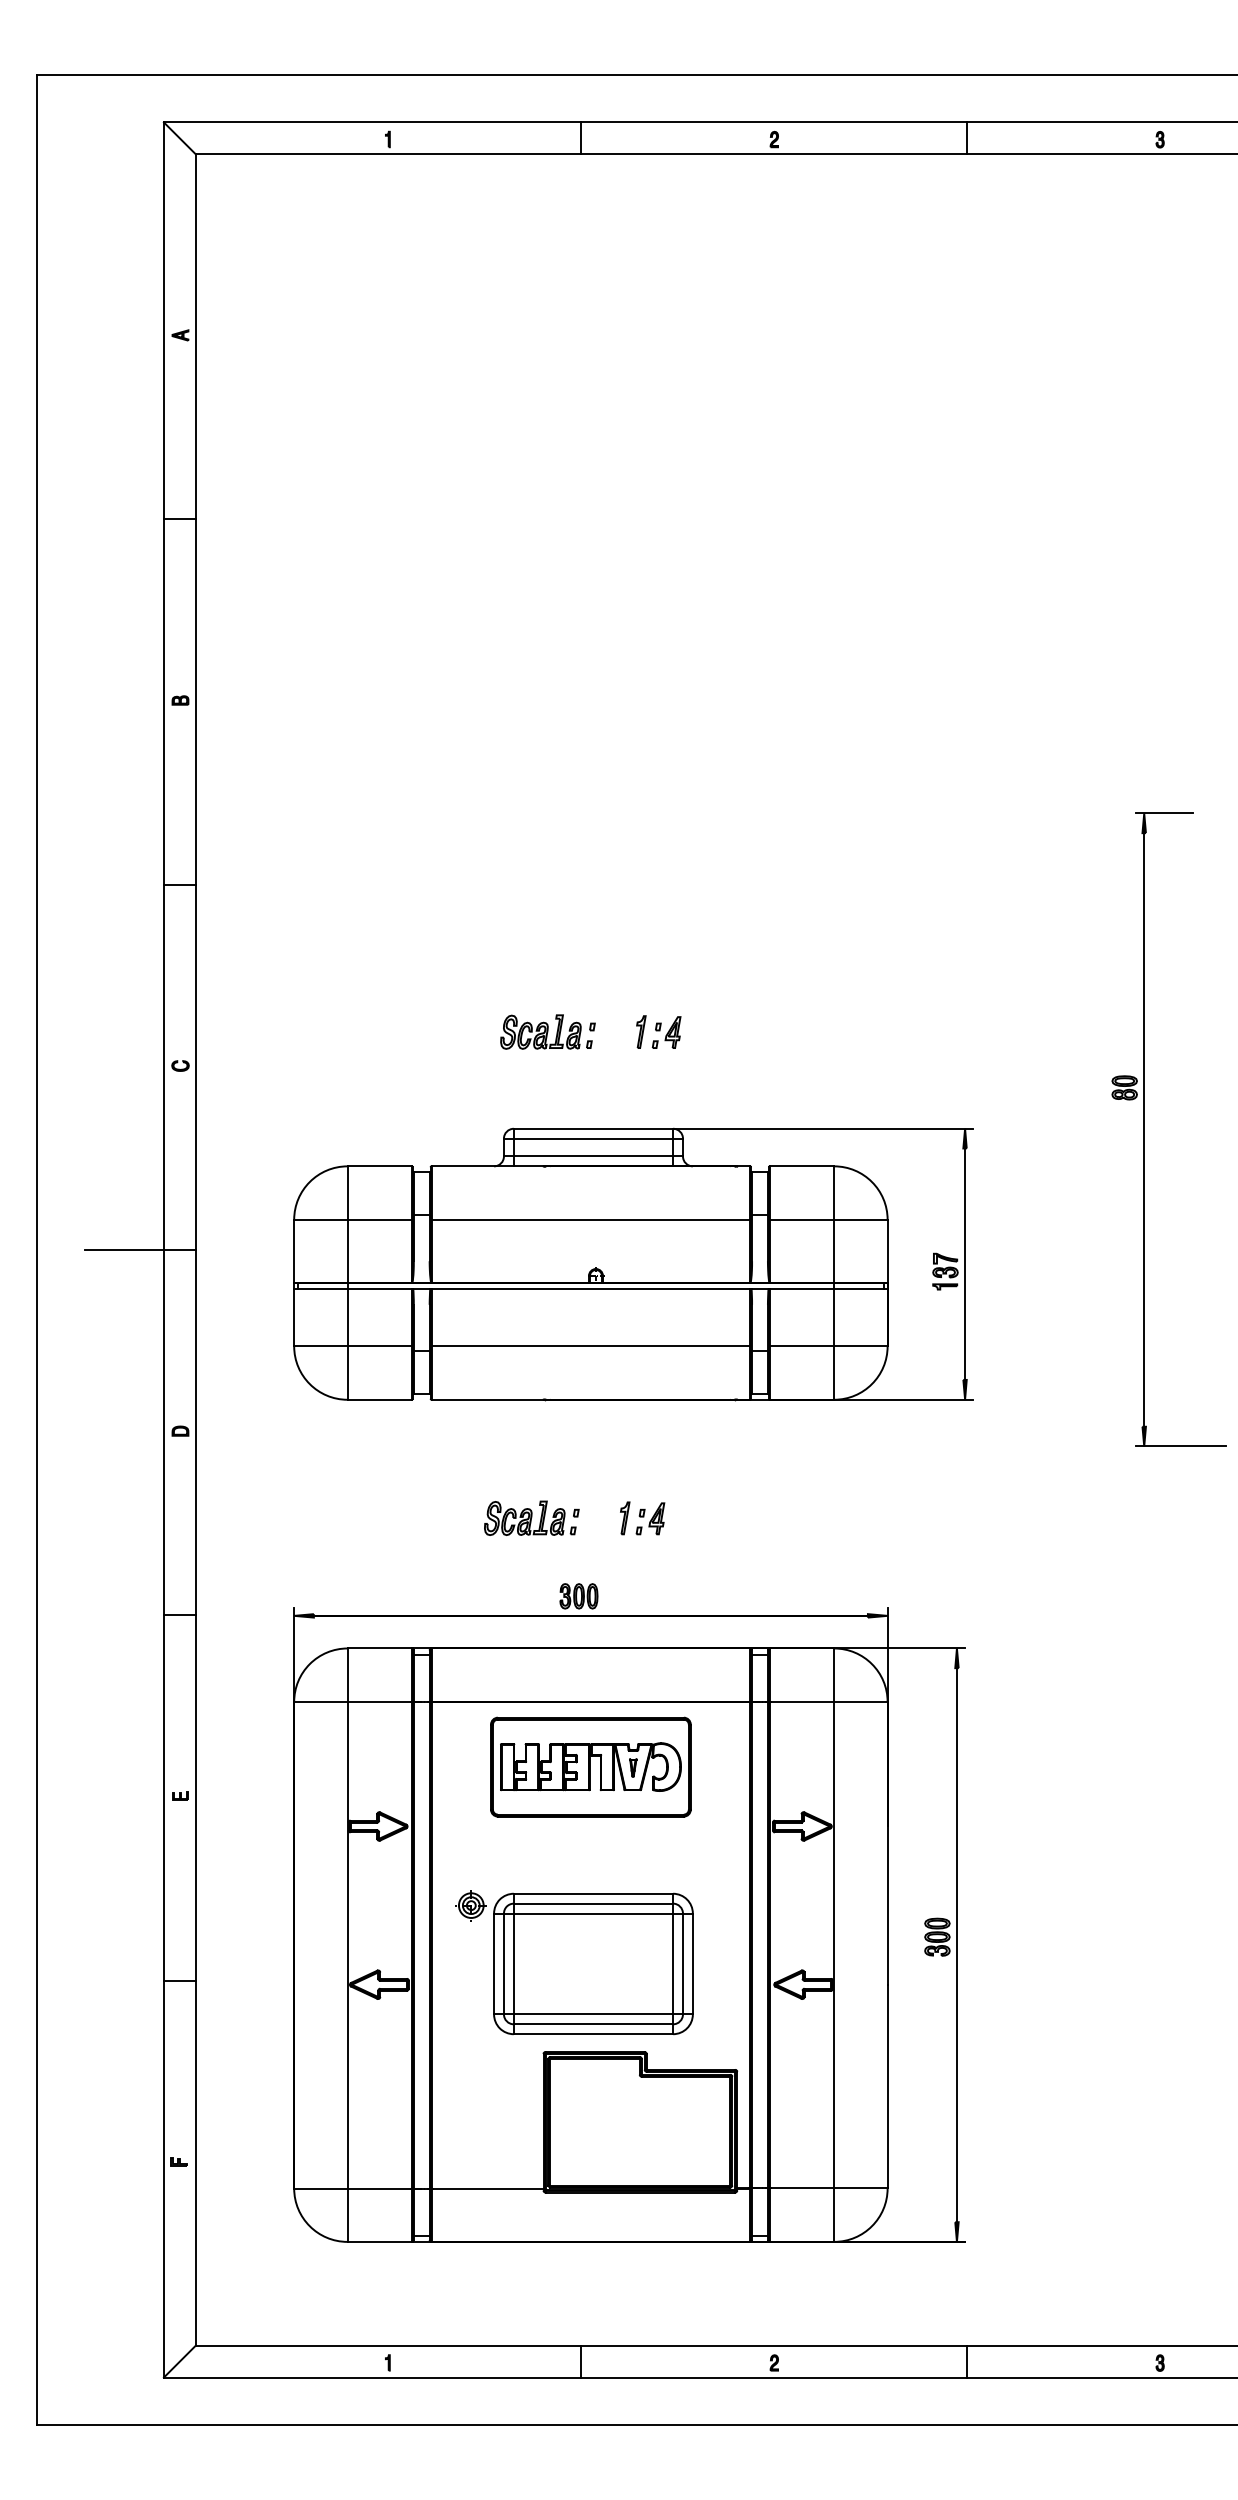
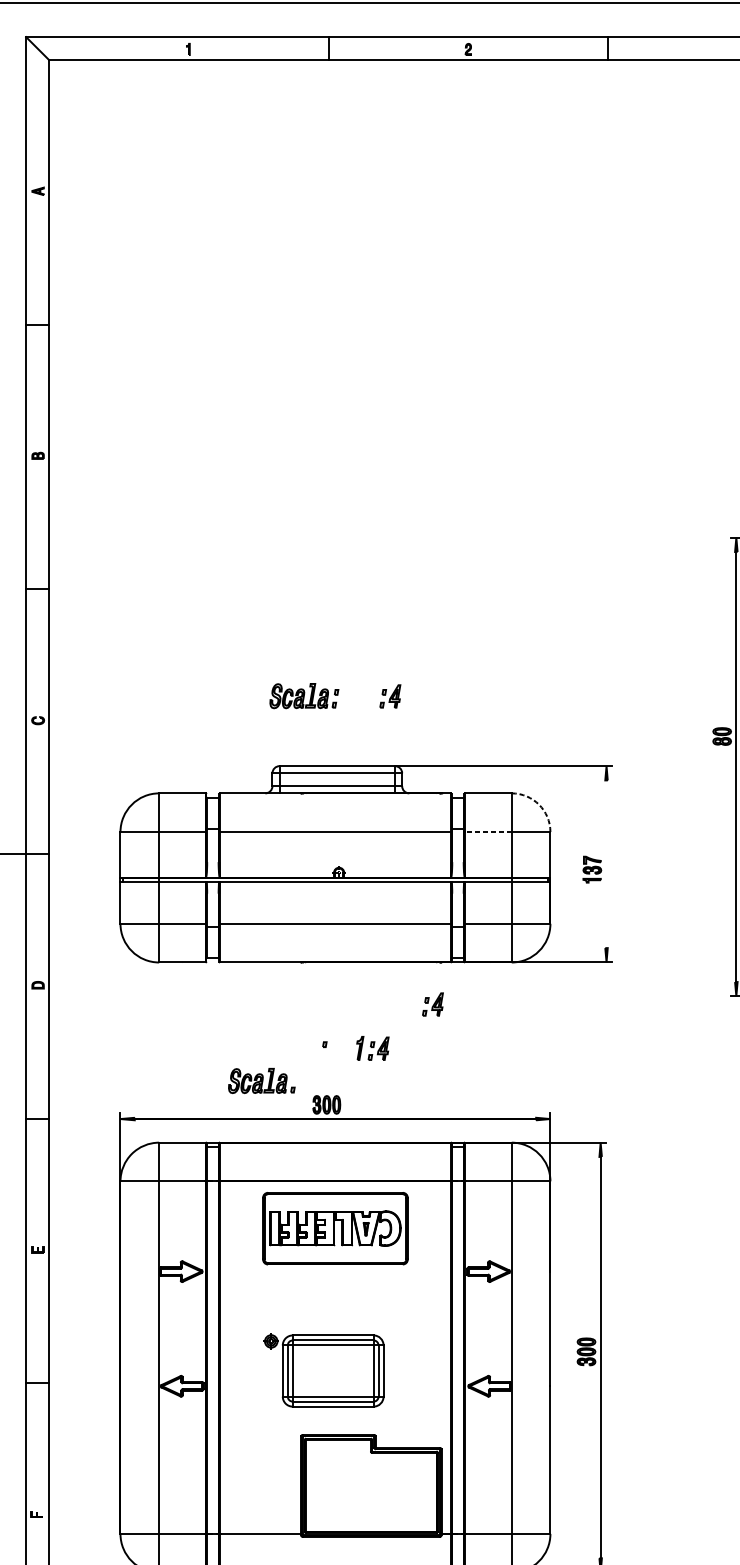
part: (641, 1031) -> (372, 695), removed
arc: (871, 1182) -> (538, 805), solid -> dashed
line: (801, 1219) -> (488, 831), solid -> dashed
line: (965, 1263) -> (606, 863), removed
part: (725, 1457) -> (432, 1004), added
part: (530, 1517) -> (261, 1080), moved
part: (574, 1962) -> (323, 1370), size x0.7

